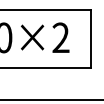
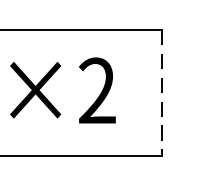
line: (90, 39) -> (161, 94), solid -> dashed

